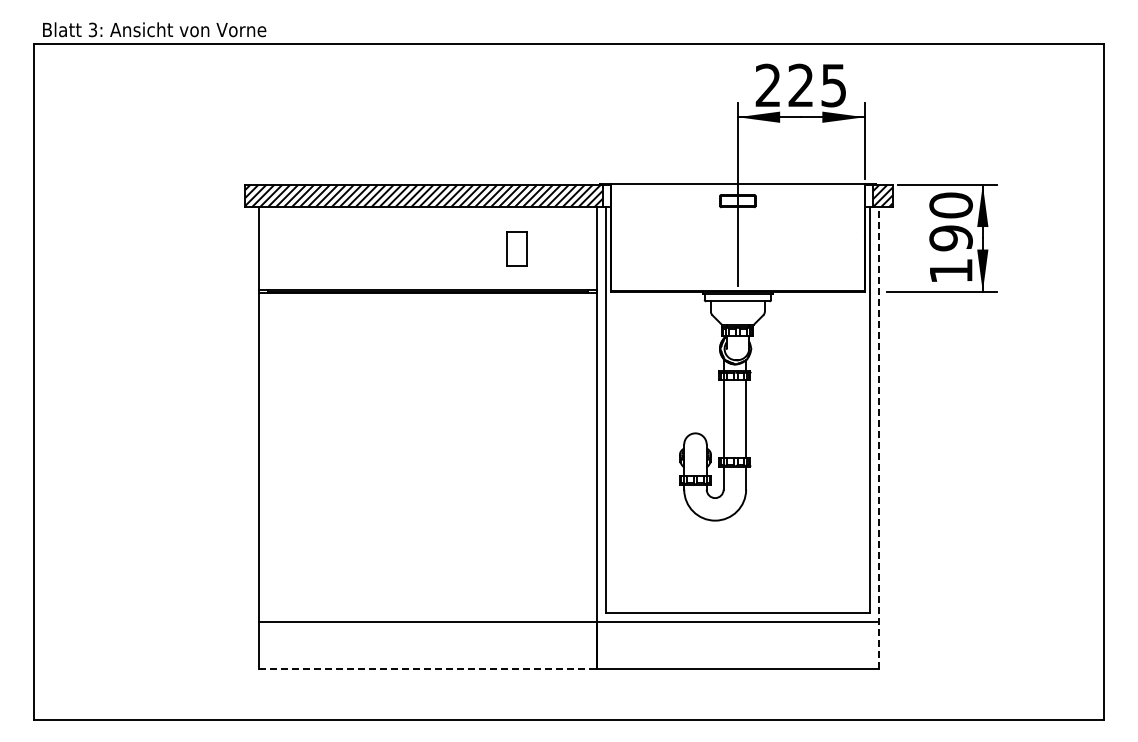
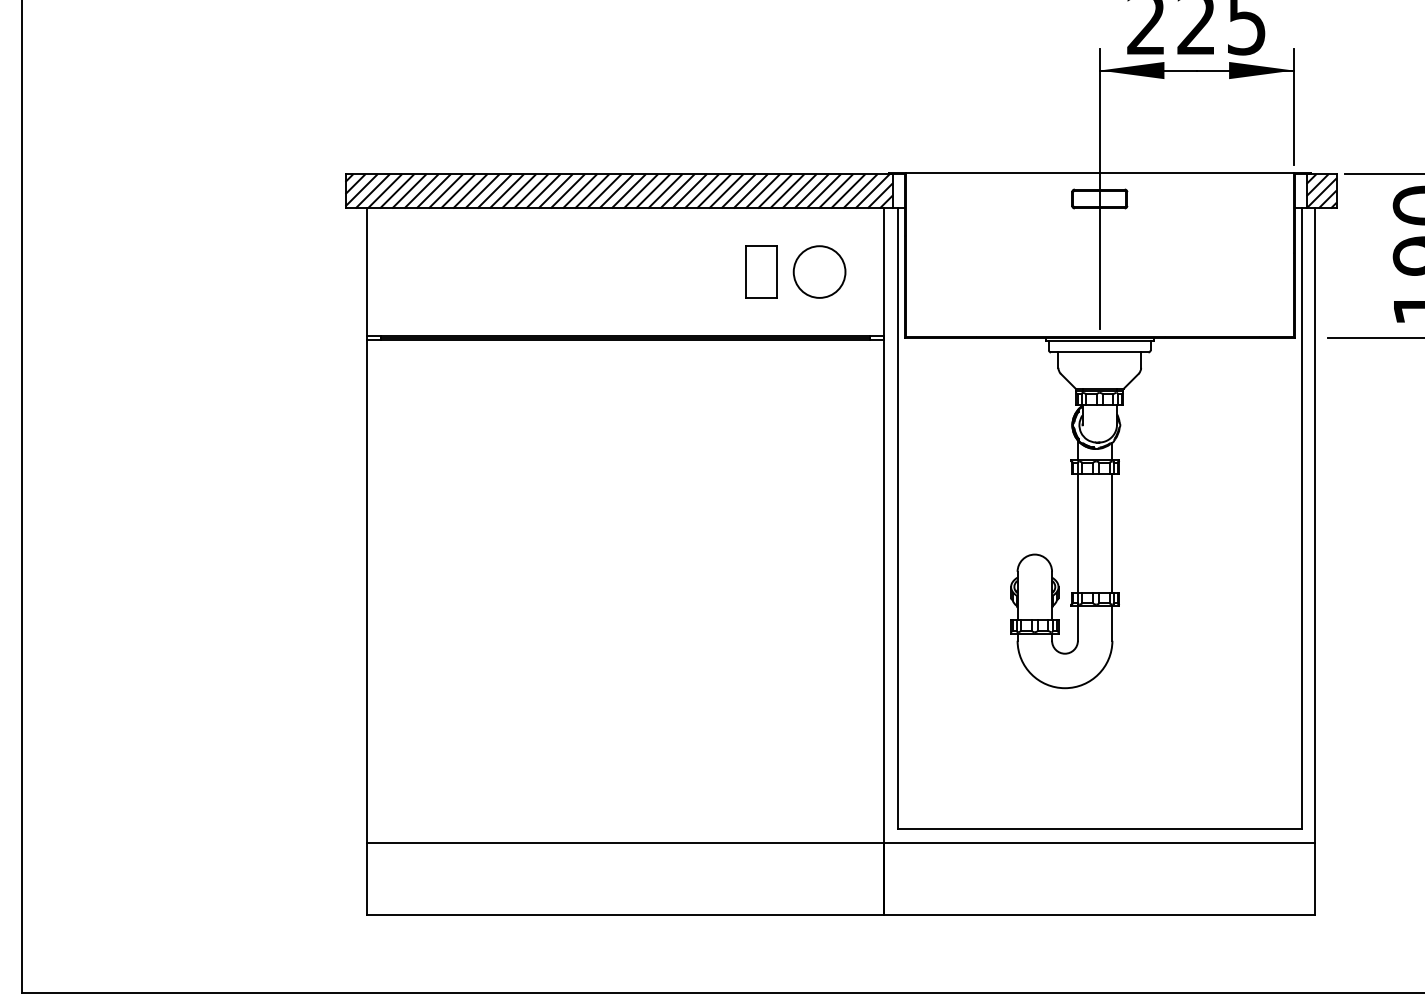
circle: (554, 248) -> (818, 271), added
line: (878, 438) -> (1315, 562), dashed -> solid
line: (428, 669) -> (626, 916), dashed -> solid

